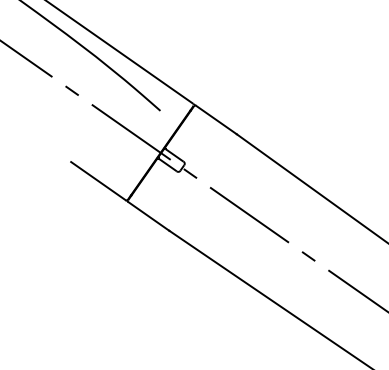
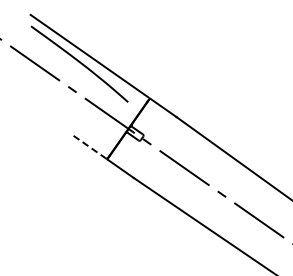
line: (97, 180) -> (88, 146), solid -> dashed

